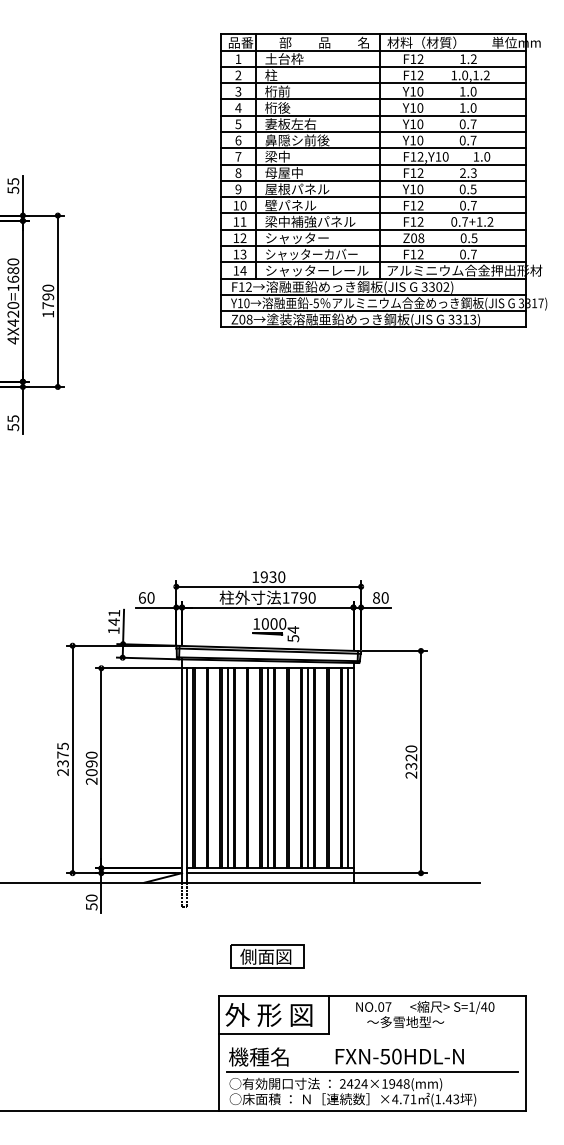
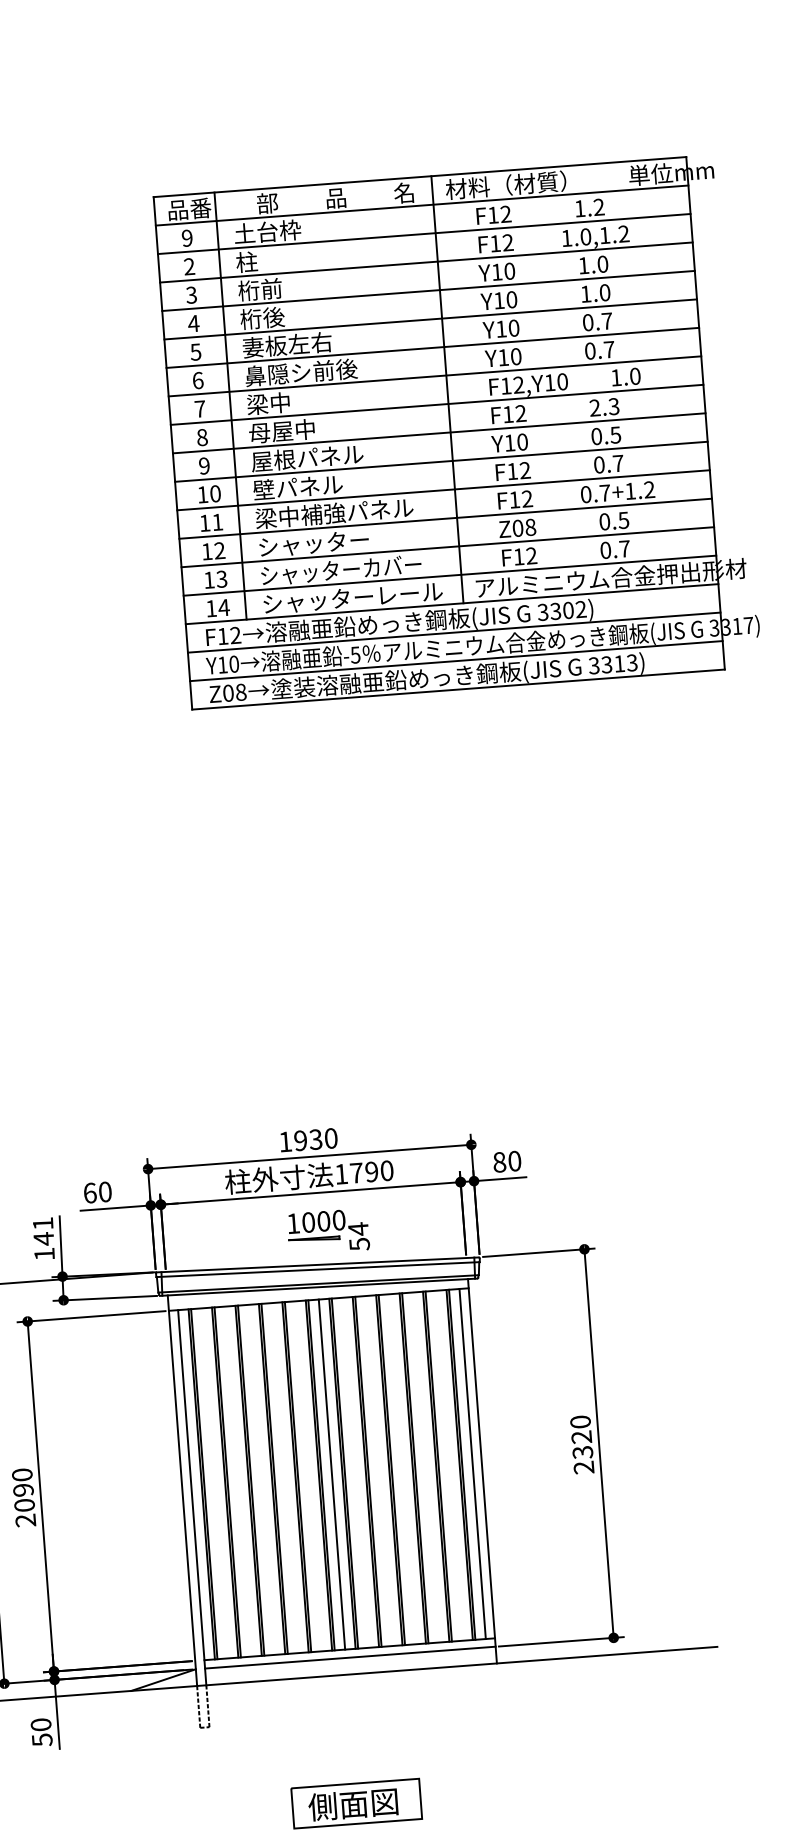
text: (238, 59) -> (187, 238), 1 -> 9
line: (227, 768) -> (261, 1480), removed
line: (308, 768) -> (403, 1469), removed

